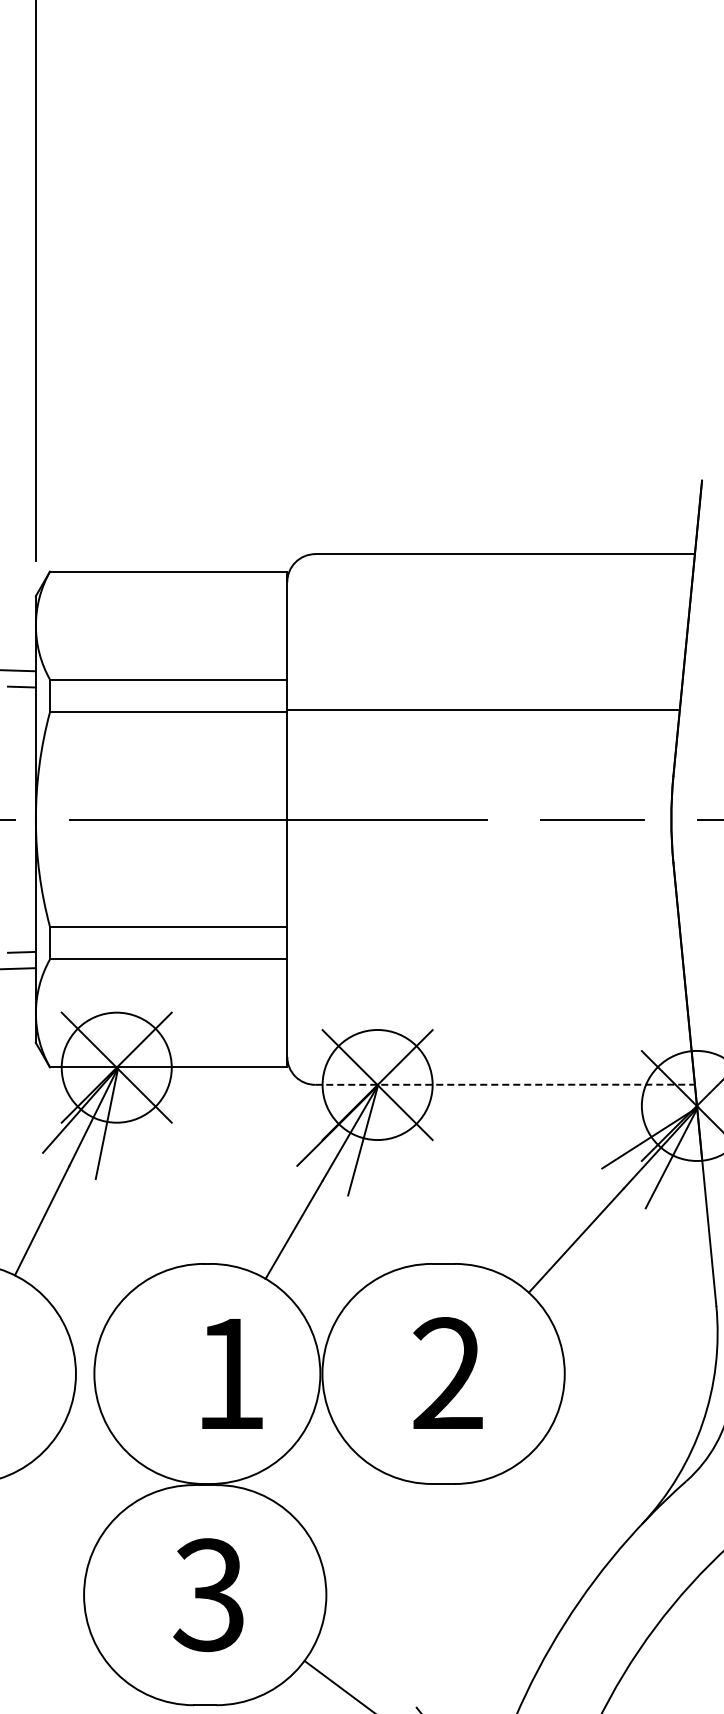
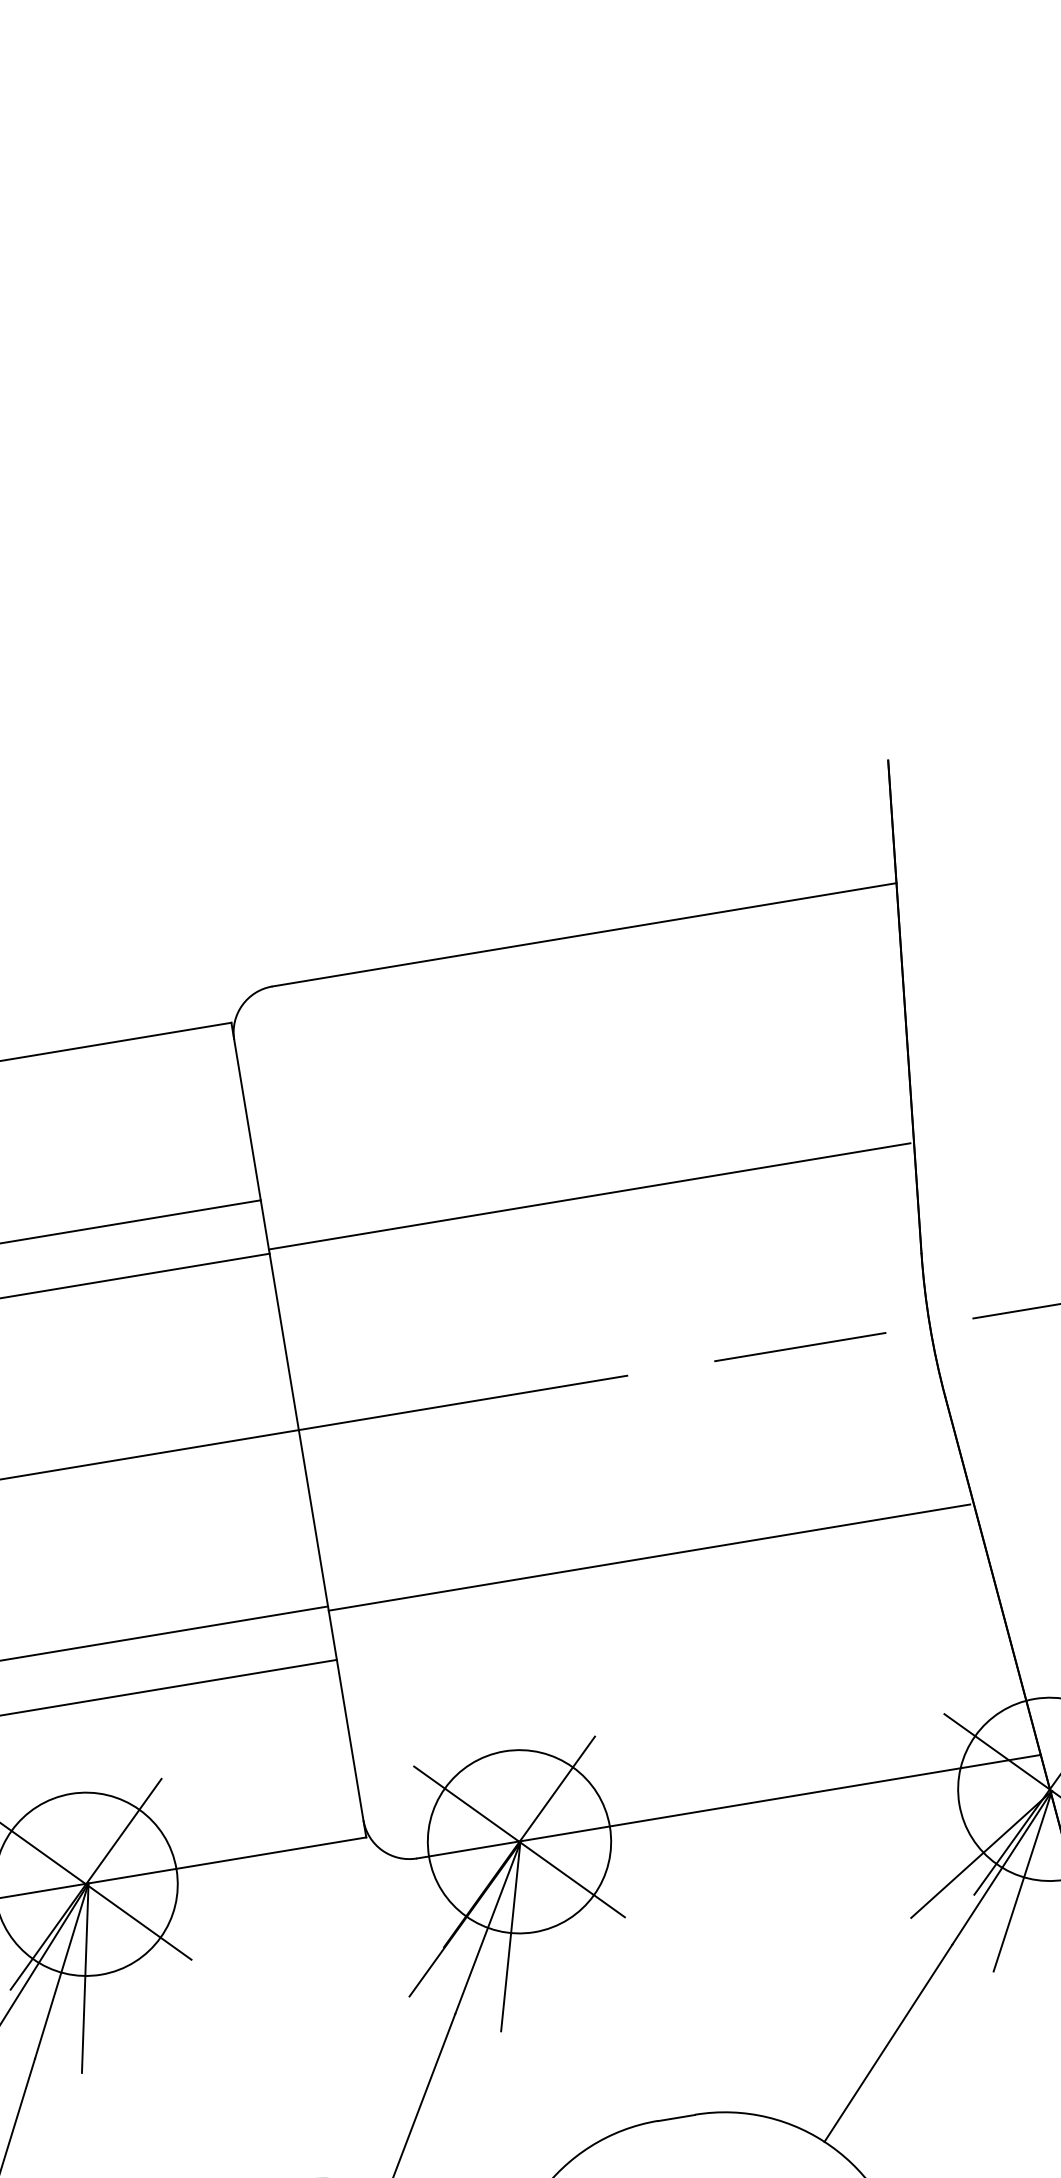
line: (482, 929) -> (649, 1557), added
line: (505, 1084) -> (729, 1806), dashed -> solid

